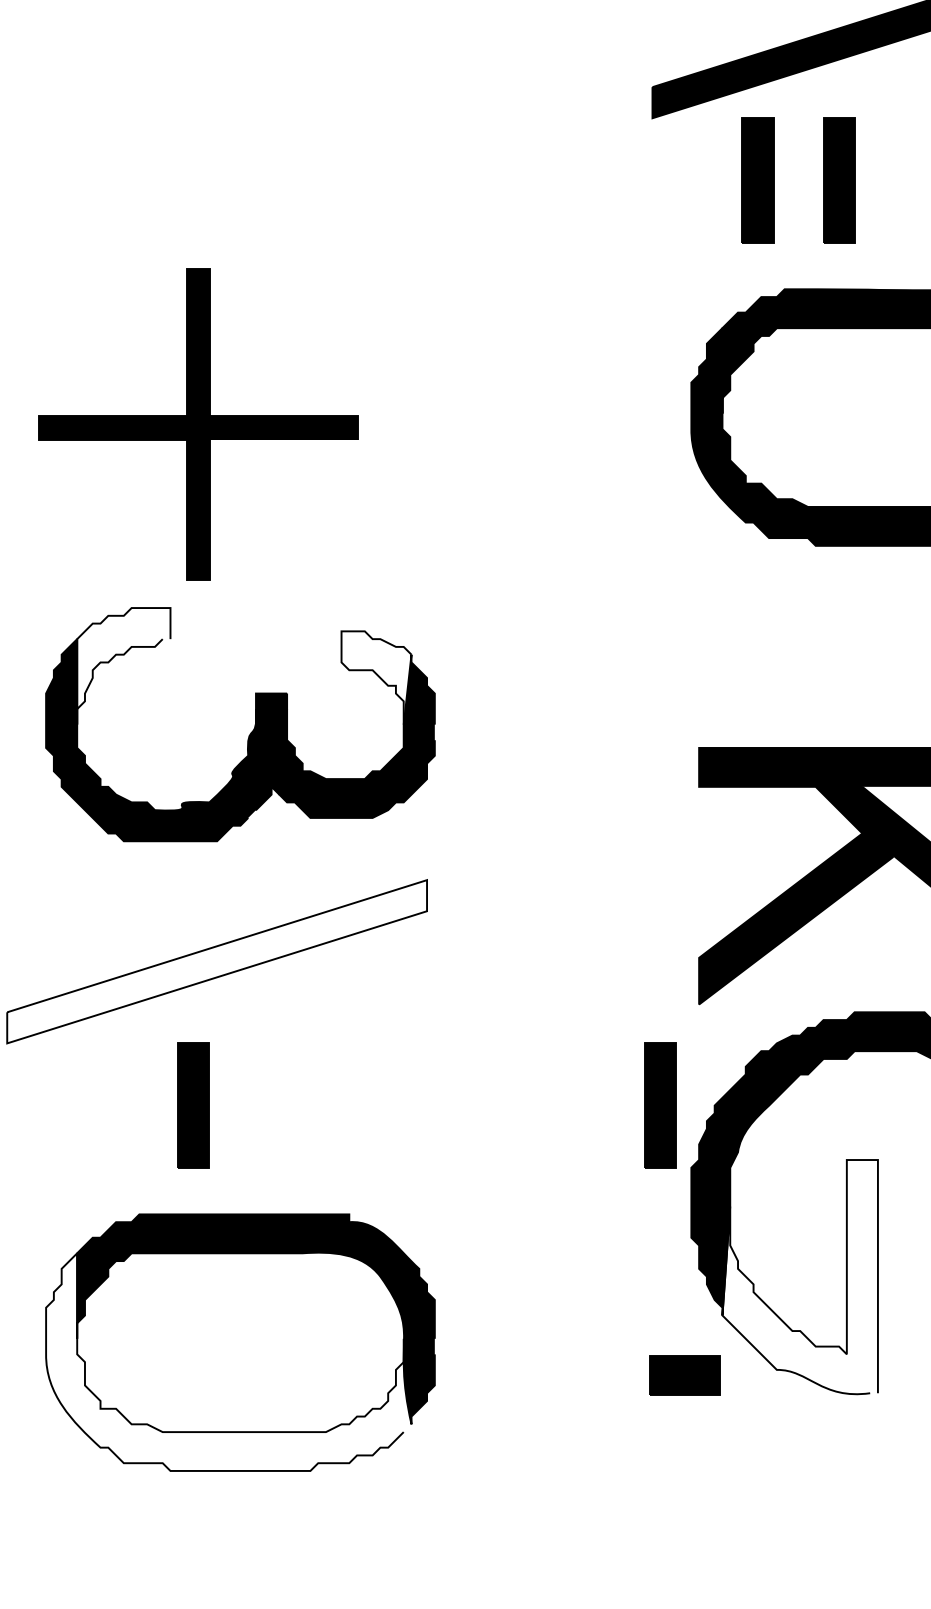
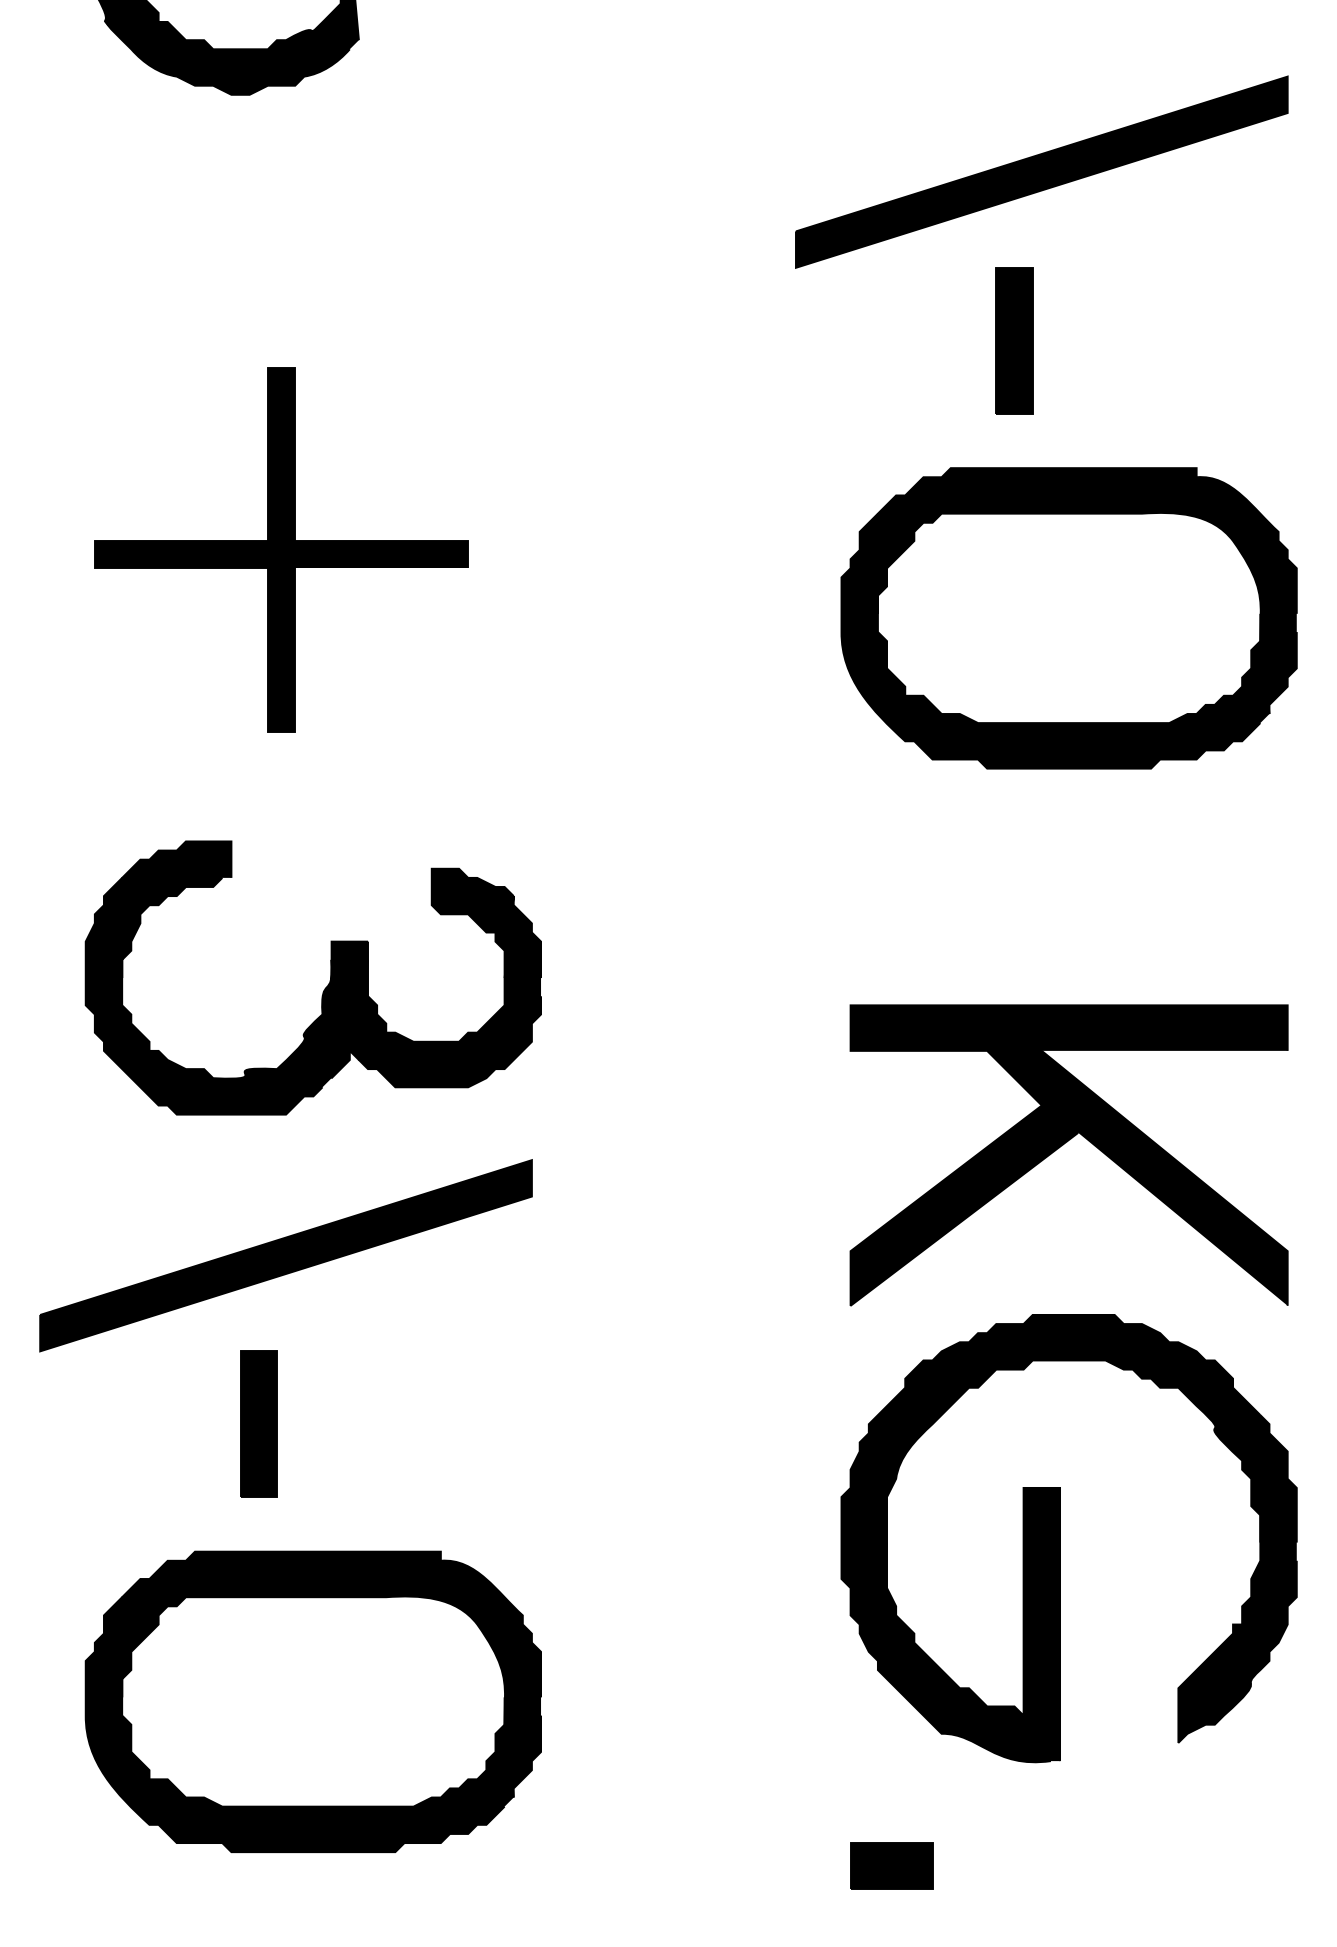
part: (757, 180) -> (919, 340), removed
part: (198, 423) -> (281, 549), moved
fill: (123, 666) -> (176, 909), added
fill: (376, 678) -> (472, 923), added
fill: (216, 961) -> (285, 1255), added
part: (660, 1104) -> (805, 1423), removed
fill: (799, 1276) -> (968, 1624), added
fill: (228, 1361) -> (299, 1724), added
part: (684, 1375) -> (891, 1865), moved

